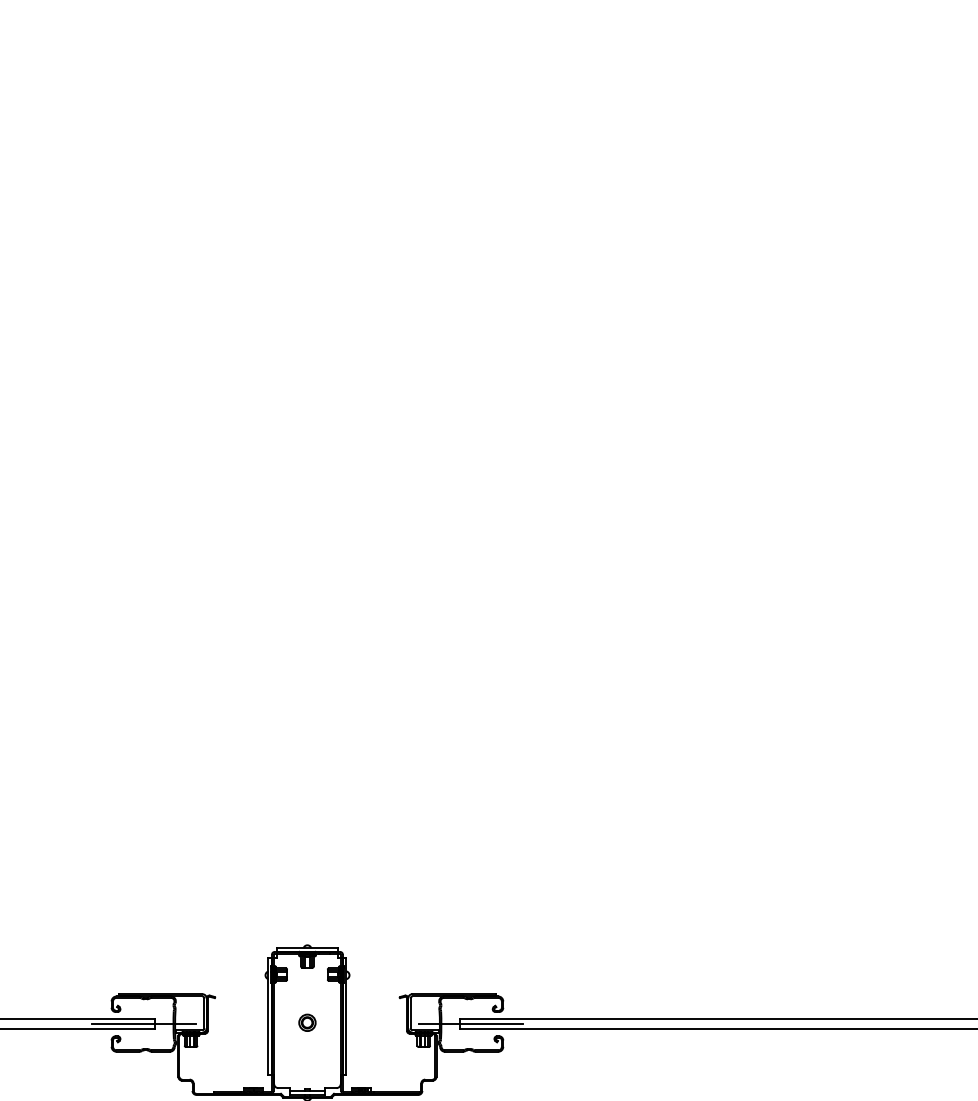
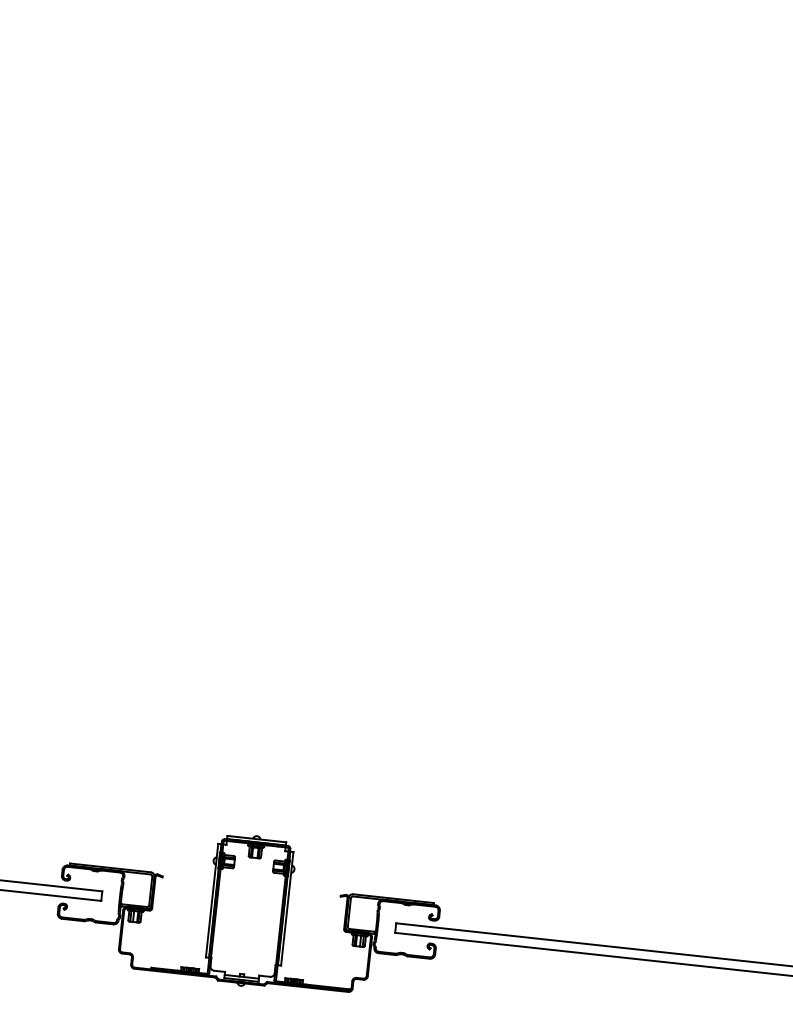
part: (307, 1022) -> (249, 910), removed
line: (143, 1024) -> (90, 895), removed
line: (470, 1024) -> (405, 929), removed

